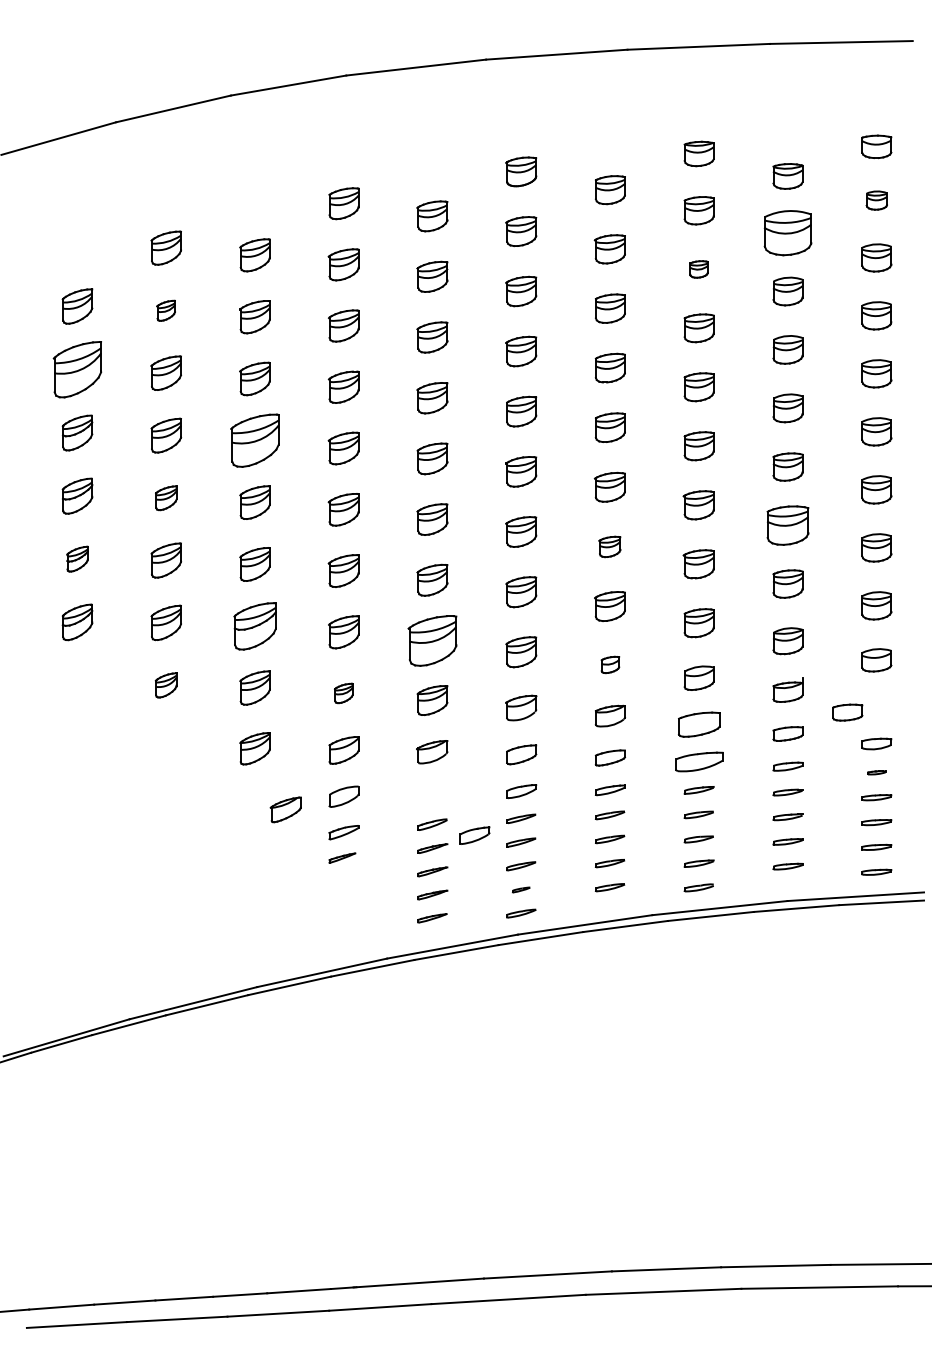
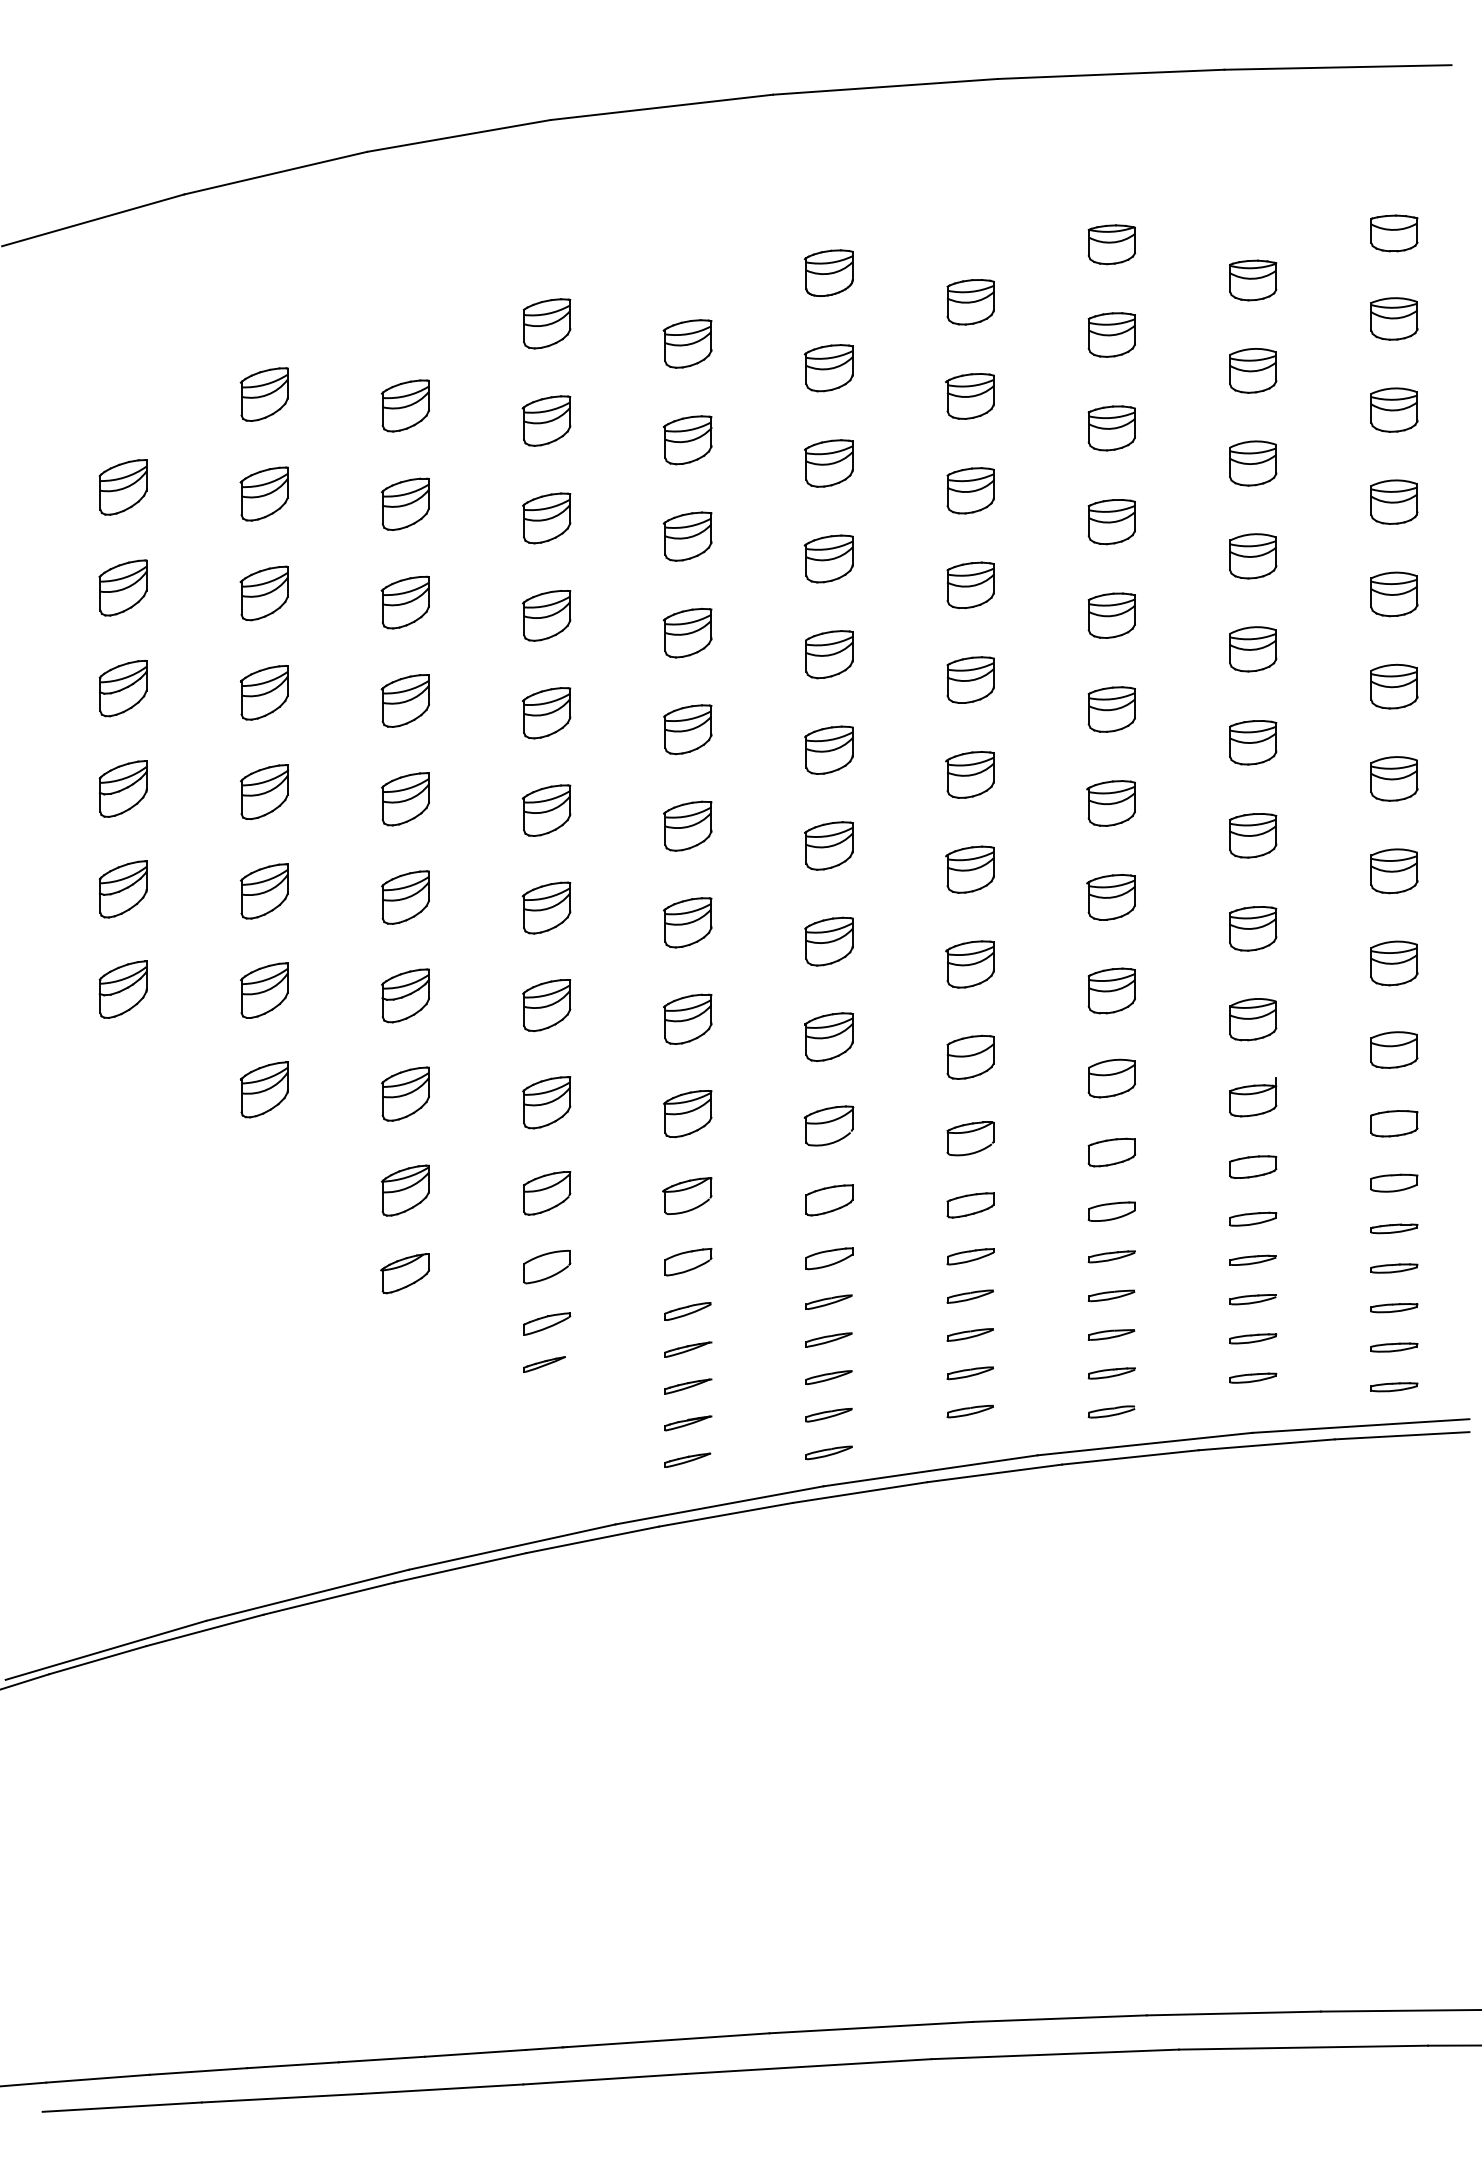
part: (876, 200) -> (1393, 318), size x1.43
part: (787, 233) -> (1252, 371), size x0.62
part: (698, 269) -> (1110, 428), size x1.67
part: (165, 310) -> (263, 493), size x1.67
part: (77, 369) -> (123, 587), size x0.62
part: (254, 440) -> (404, 700), size x0.62
part: (166, 498) -> (264, 792), size x1.43
part: (787, 525) -> (1252, 835), size x0.71
part: (609, 546) -> (969, 869), size x1.43
part: (77, 558) -> (123, 888), size x1.43
part: (254, 625) -> (404, 994), size x0.71
part: (432, 640) -> (687, 1018), size x0.62
part: (610, 664) -> (970, 1056), size x1.67
part: (165, 685) -> (263, 1090), size x1.43
part: (343, 693) -> (546, 1102), size x1.67
part: (847, 712) -> (1393, 1123), moved
part: (698, 724) -> (1110, 1152), size x0.71
part: (698, 761) -> (1110, 1210), size x0.62
part: (876, 772) -> (1393, 1228), size x1.67
part: (285, 809) -> (404, 1272), moved
part: (474, 835) -> (687, 1261), moved
part: (521, 889) -> (829, 1414), size x1.67

